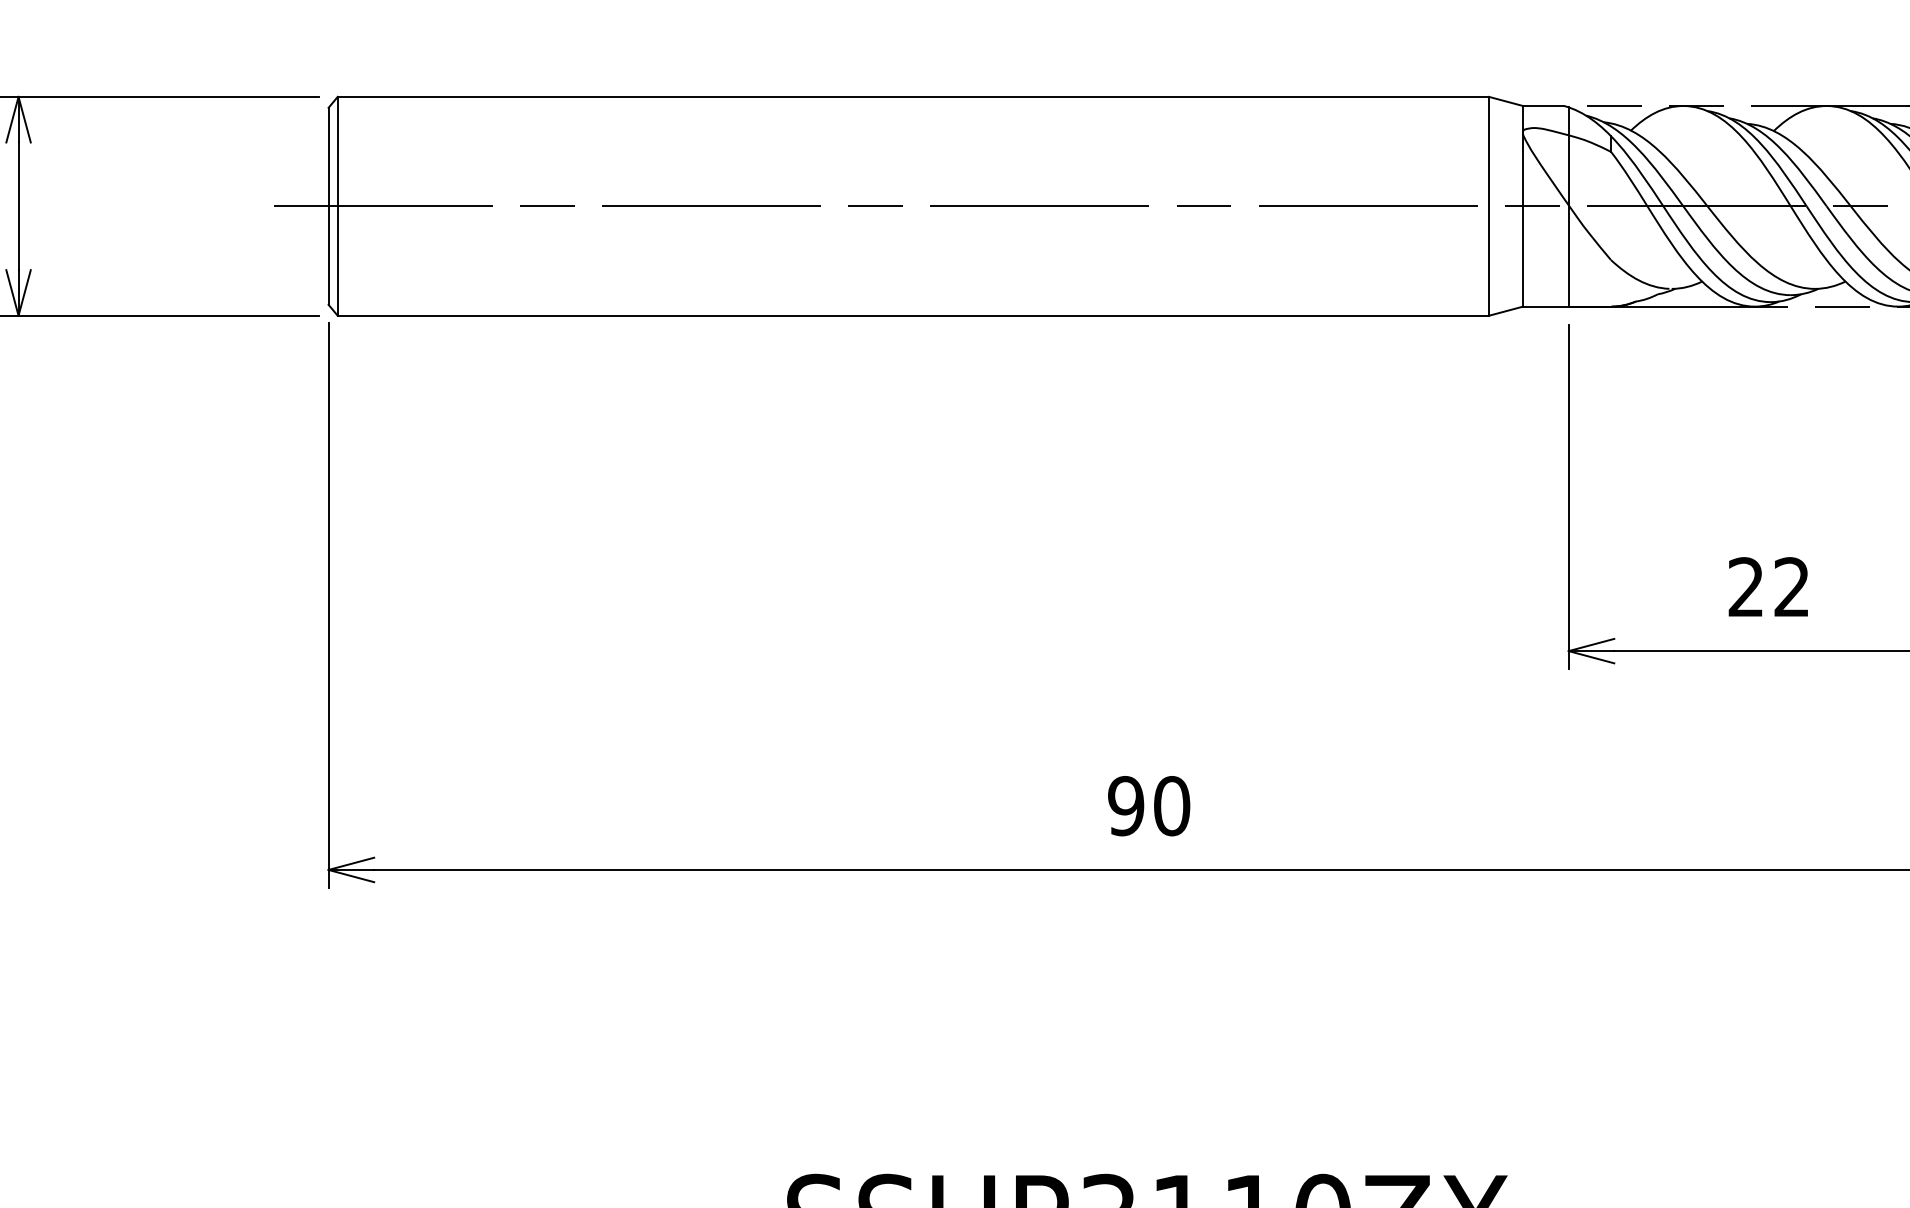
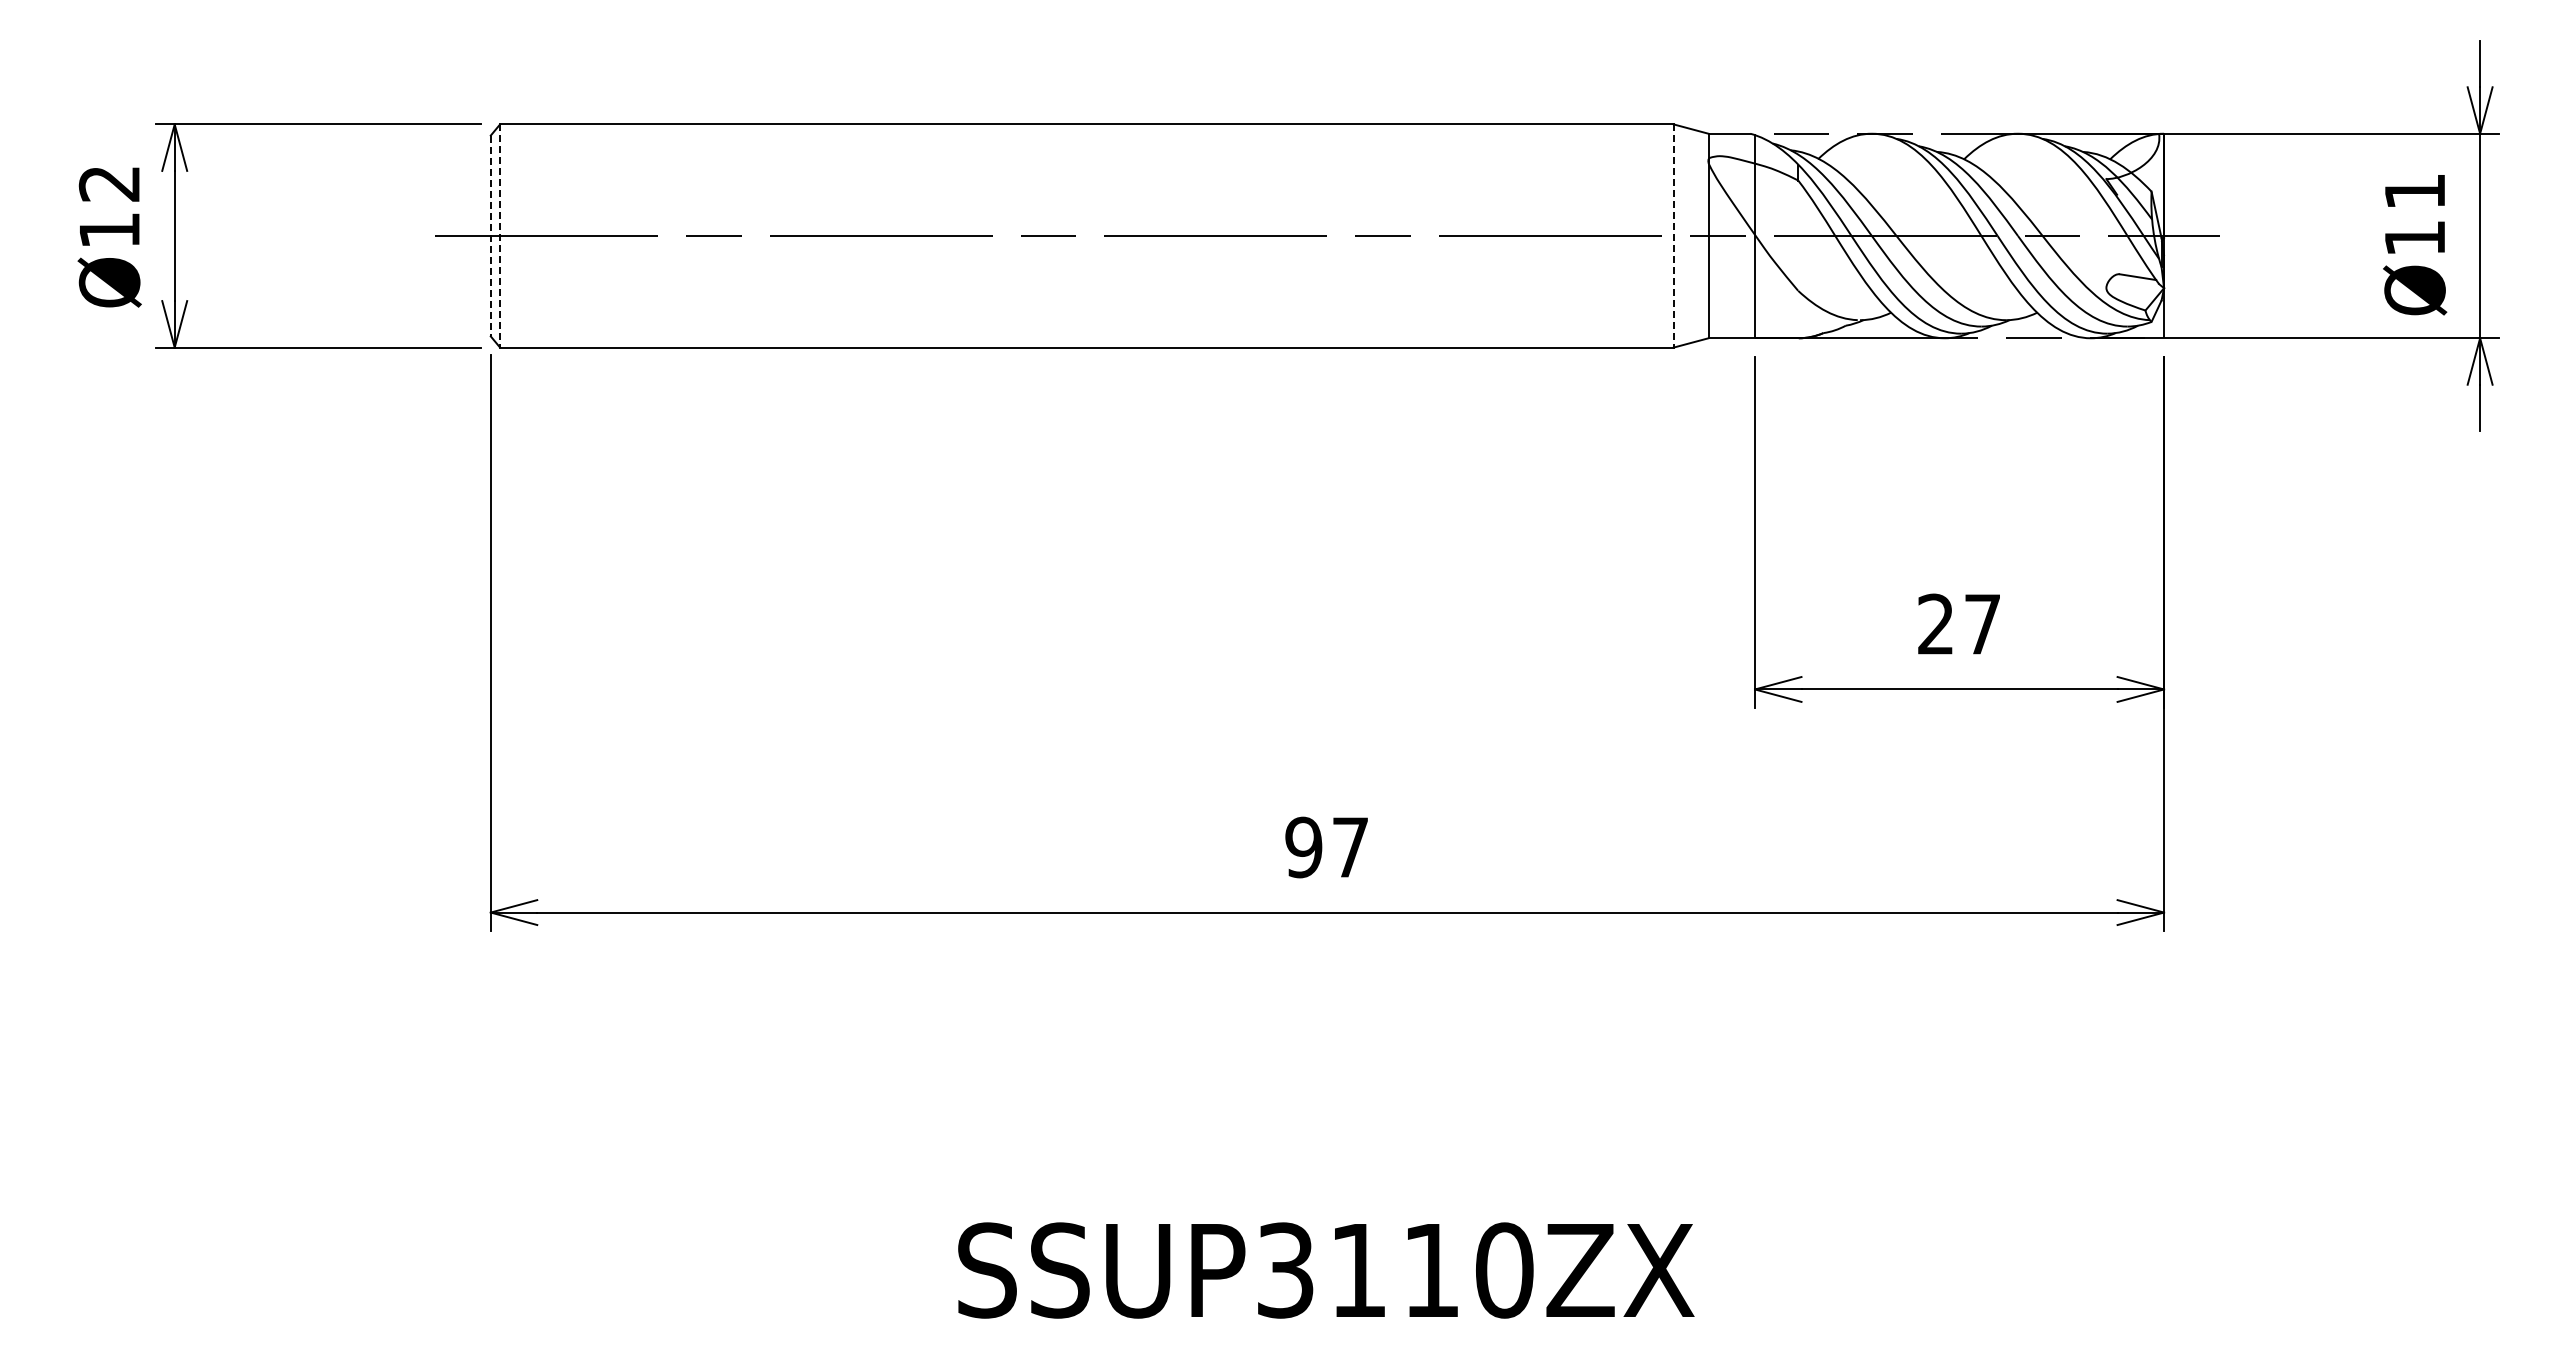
line: (328, 206) -> (490, 236), solid -> dashed
line: (338, 206) -> (500, 236), solid -> dashed
line: (1488, 206) -> (1673, 236), solid -> dashed
text: (1791, 586) -> (1982, 623), 22 -> 27
text: (1171, 806) -> (1350, 847), 90 -> 97

